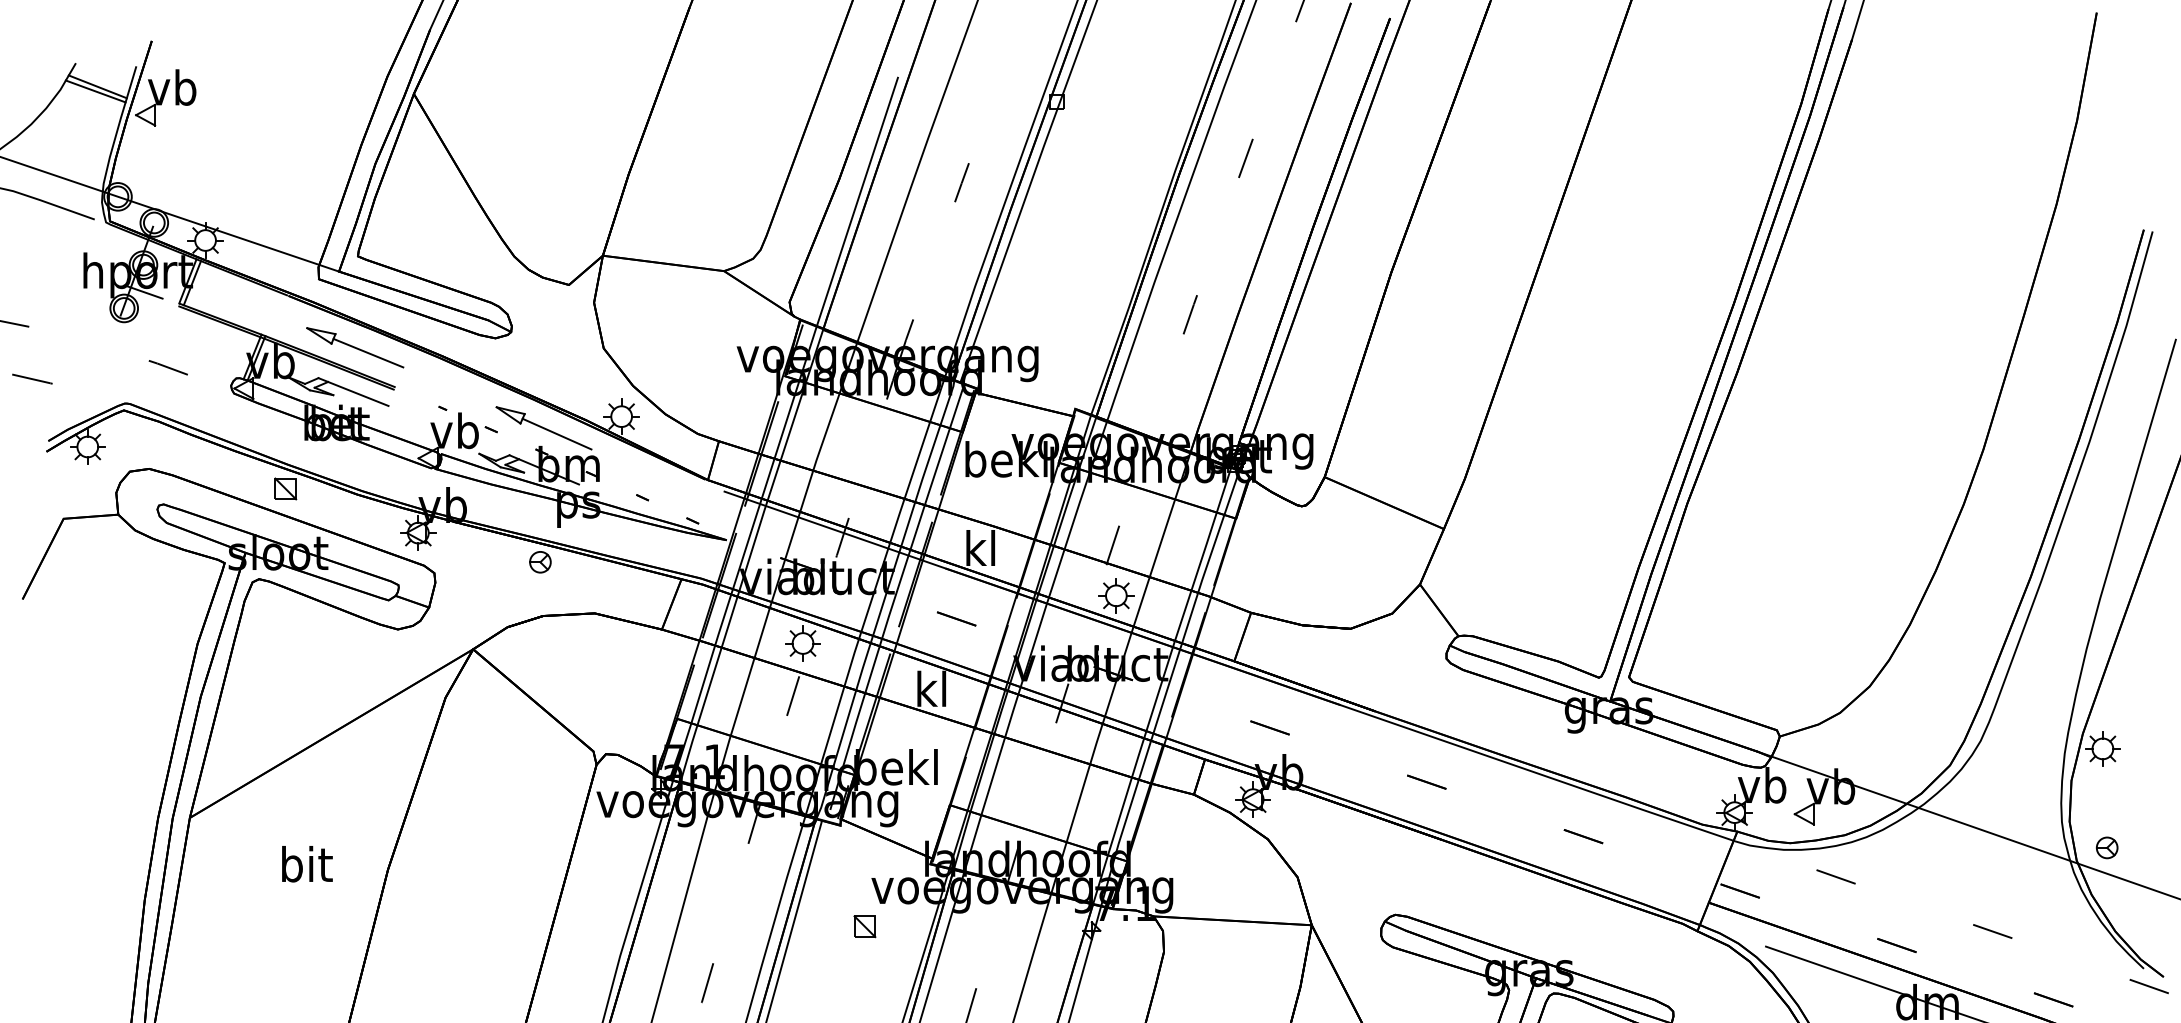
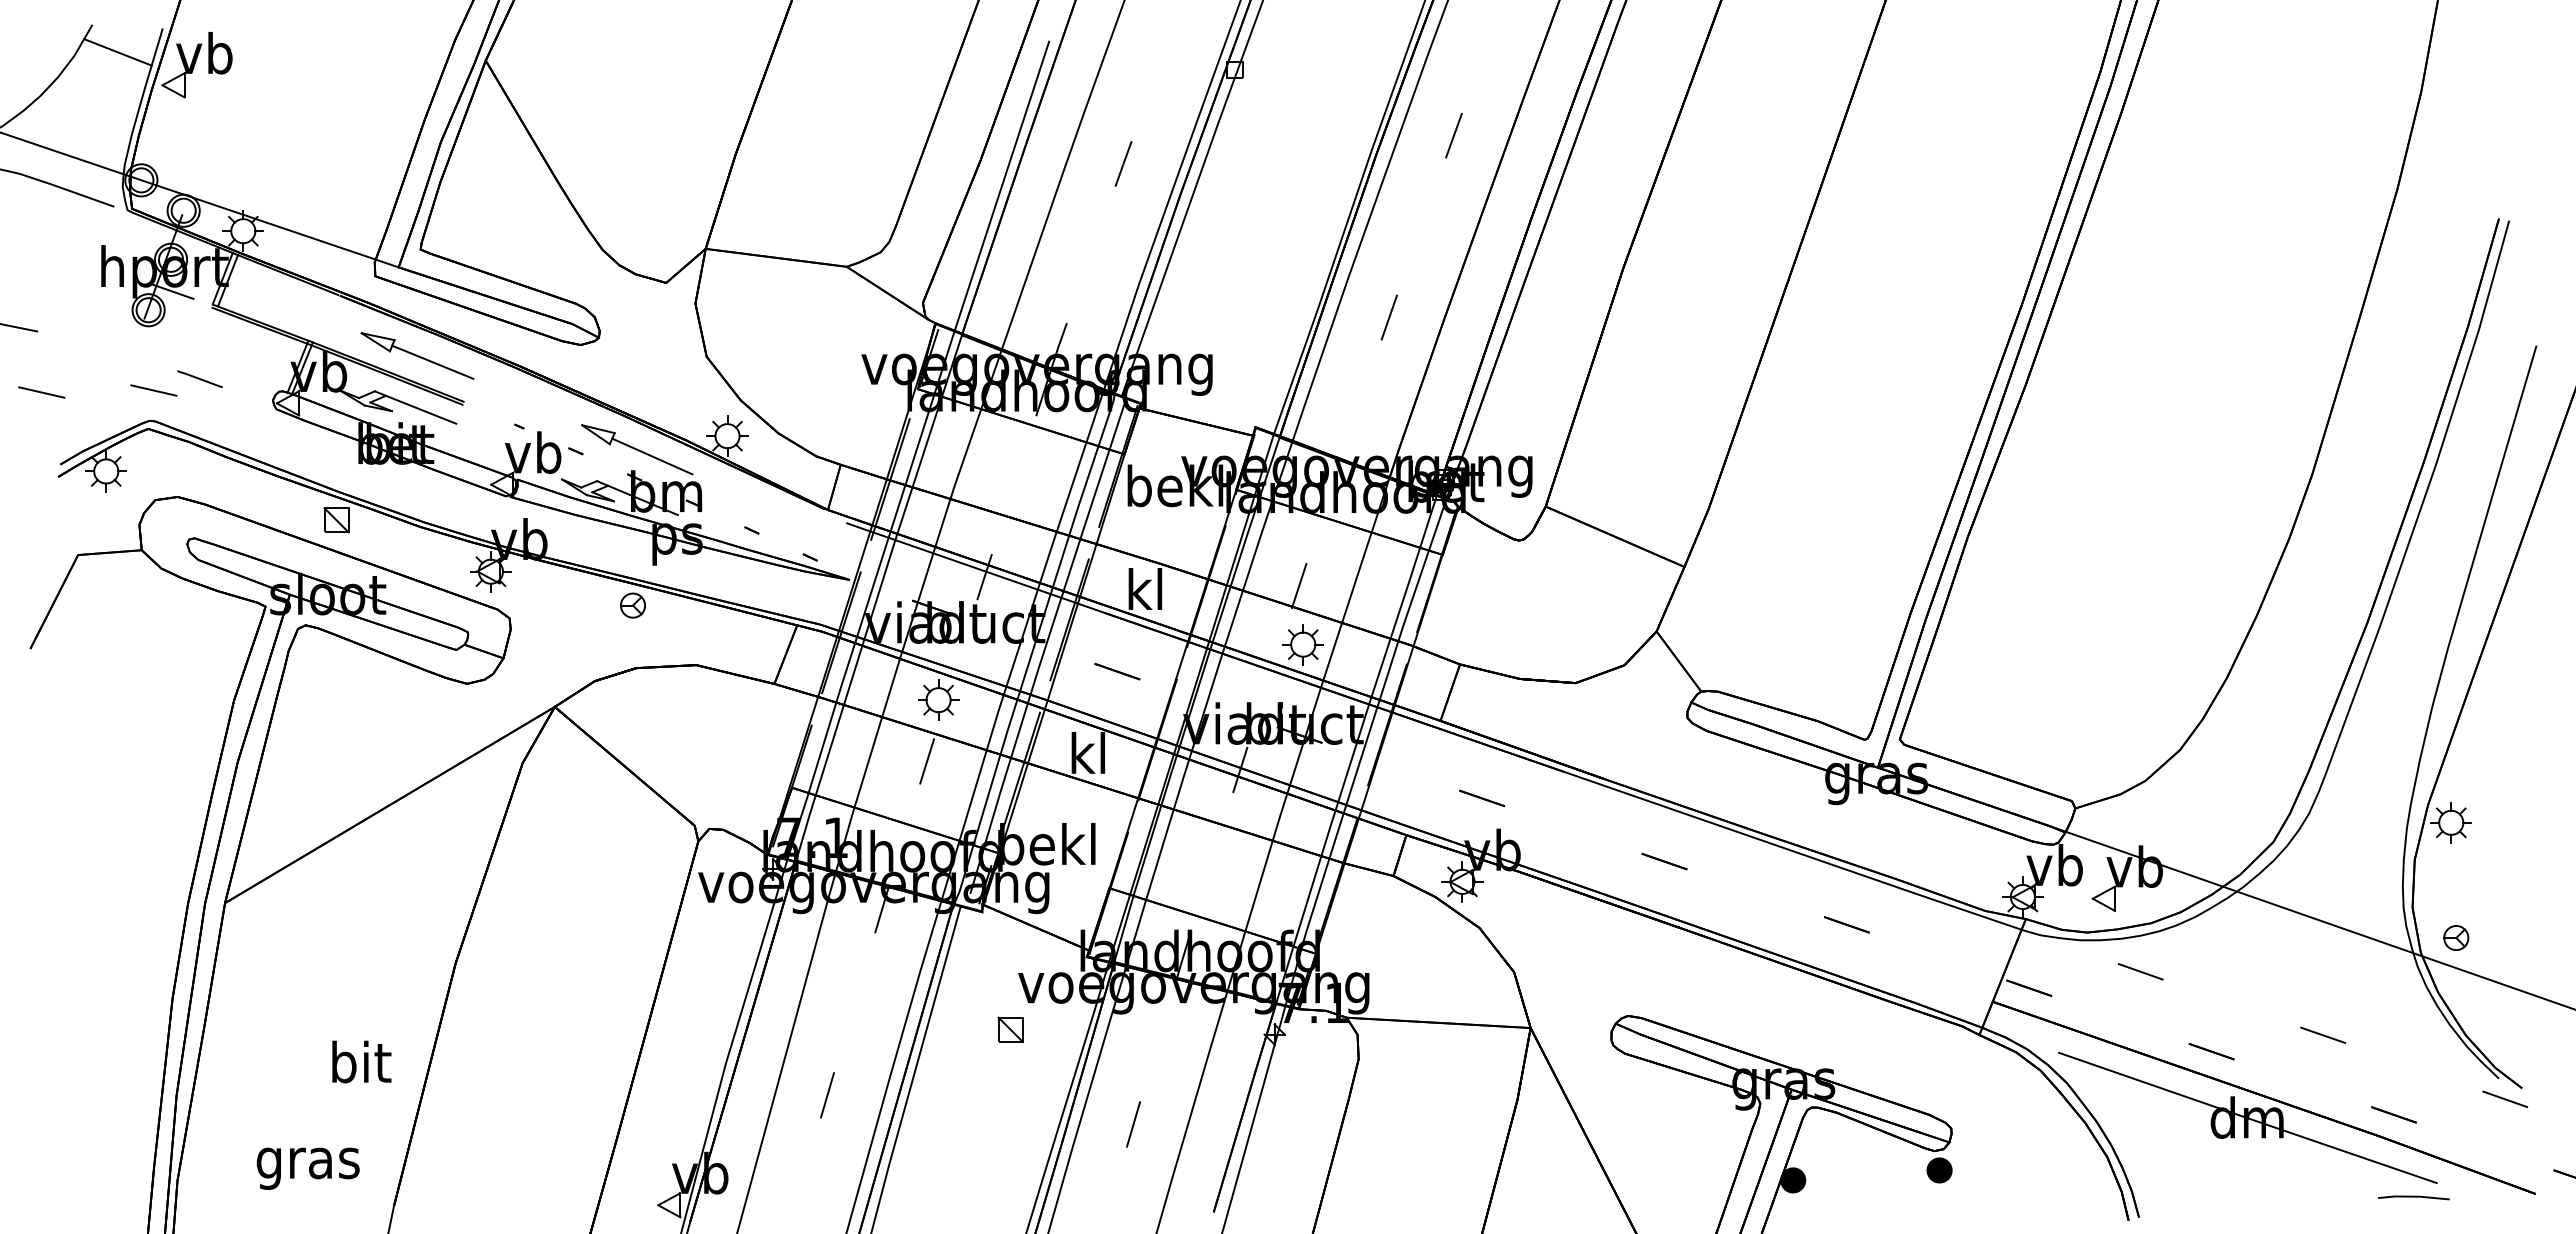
line: (95, 91) -> (115, 57), removed
line: (128, 377) -> (153, 390), added
text: (307, 863) -> (361, 1061), moved

